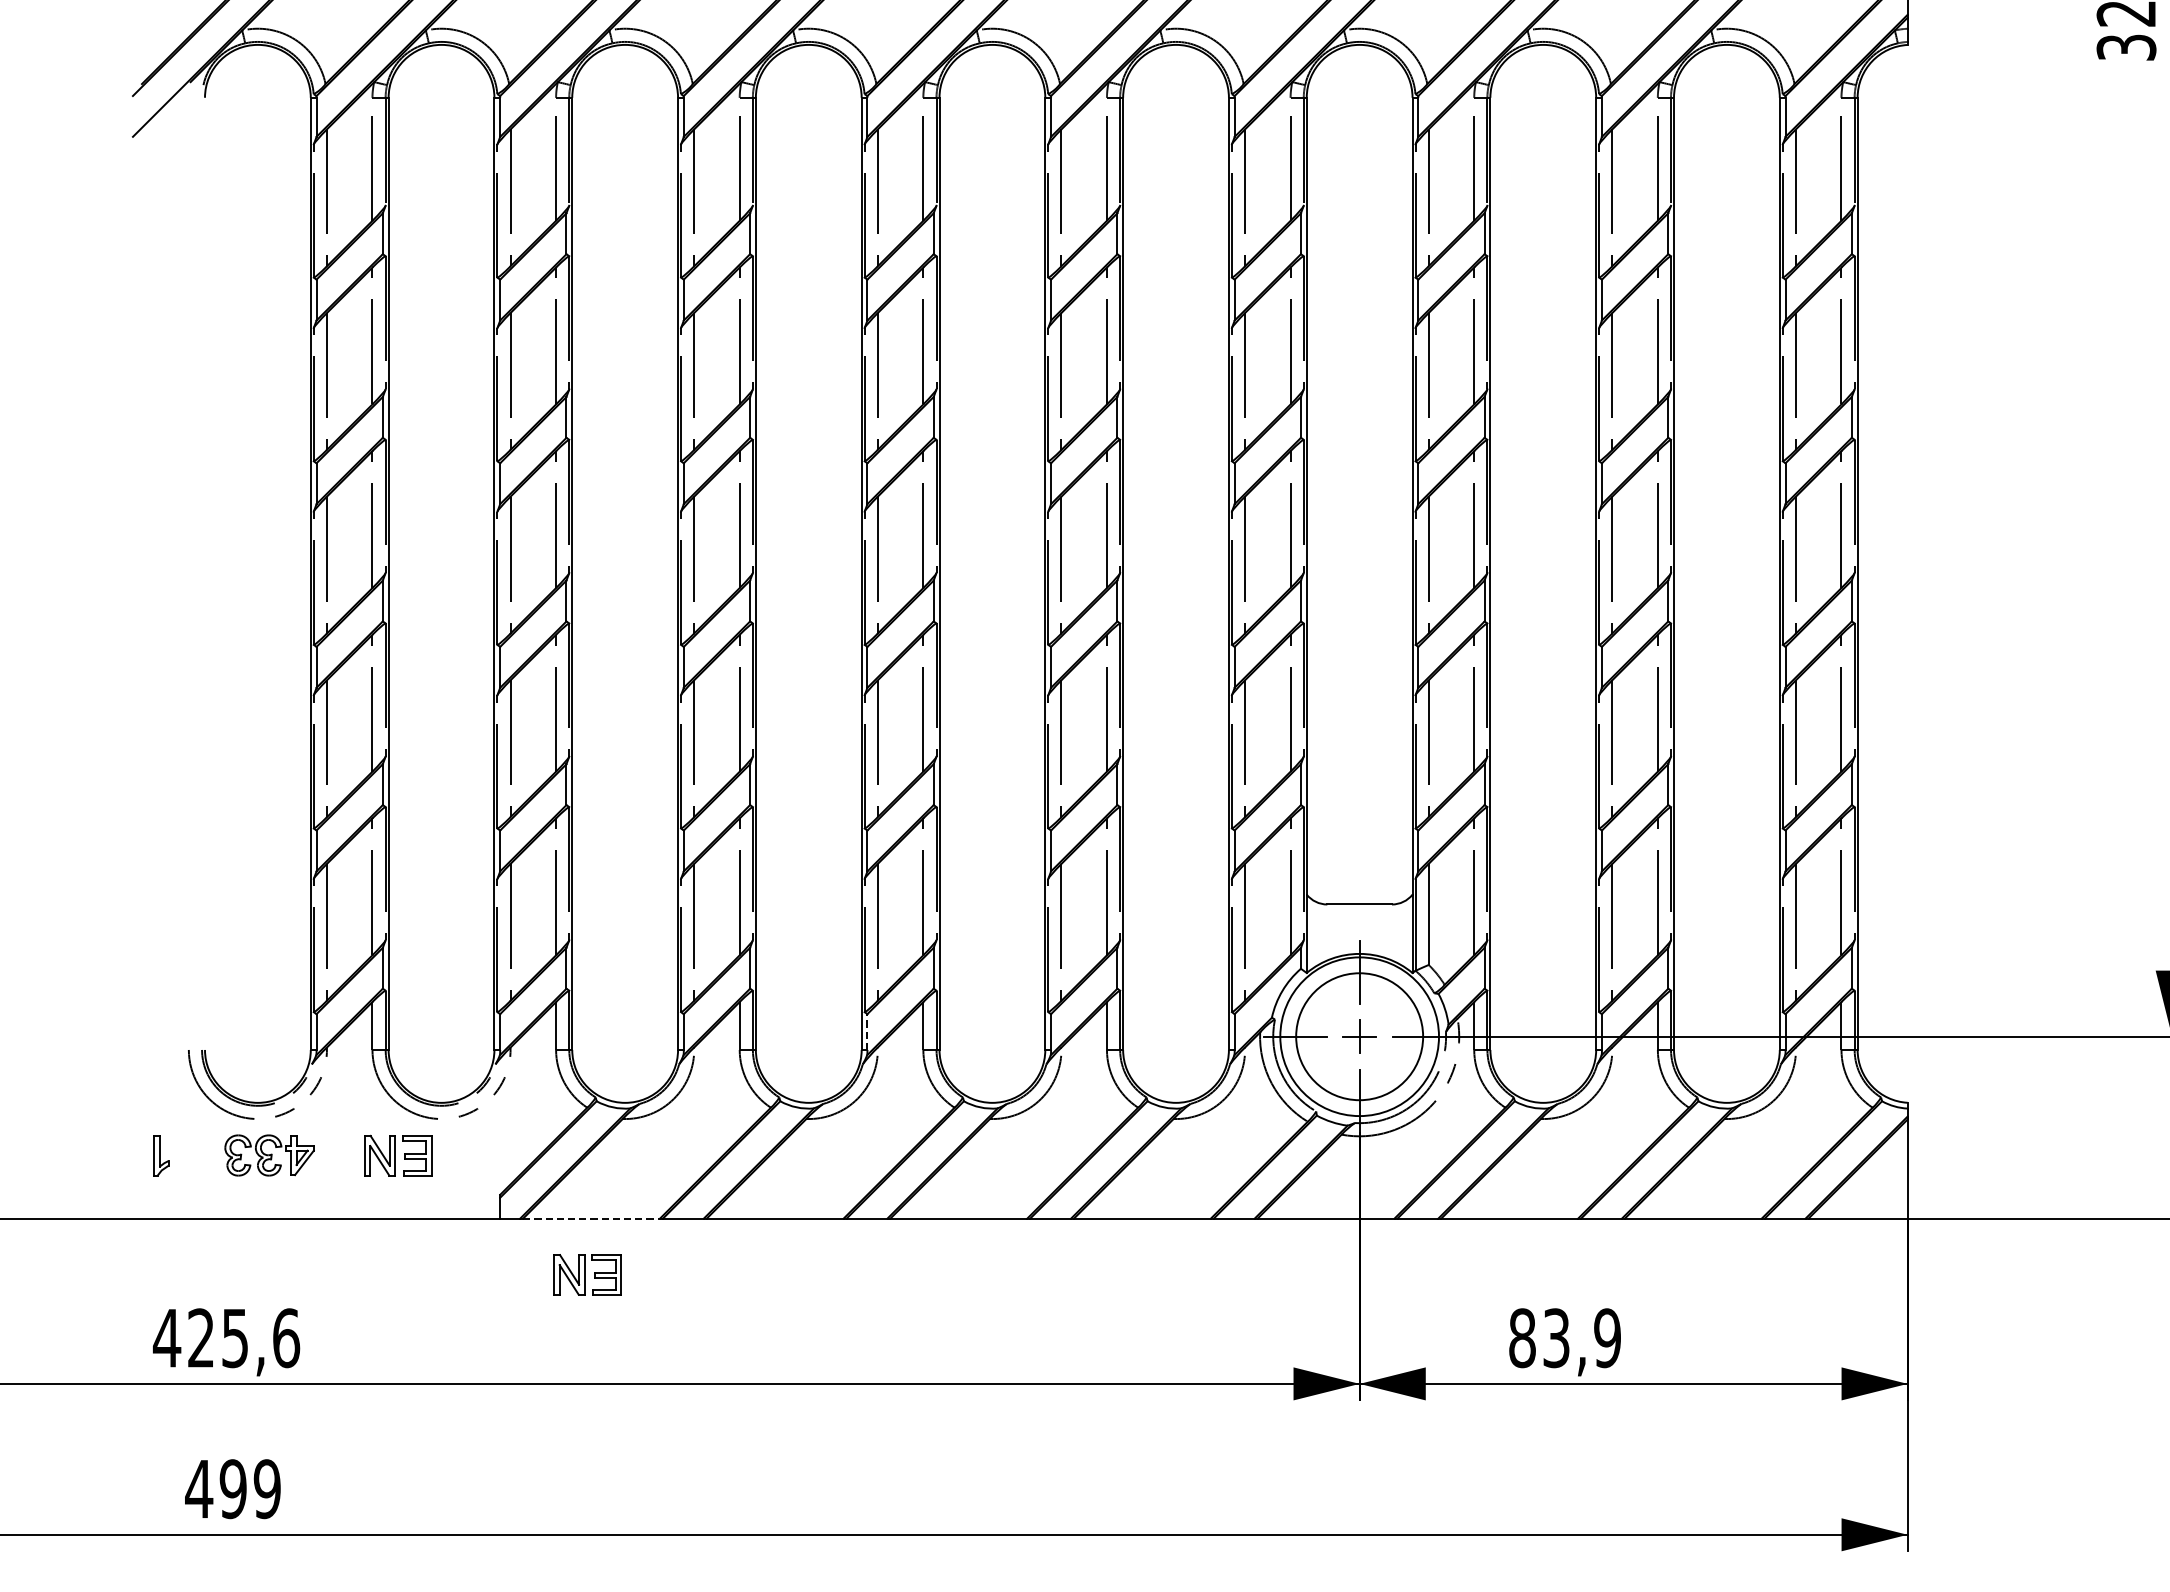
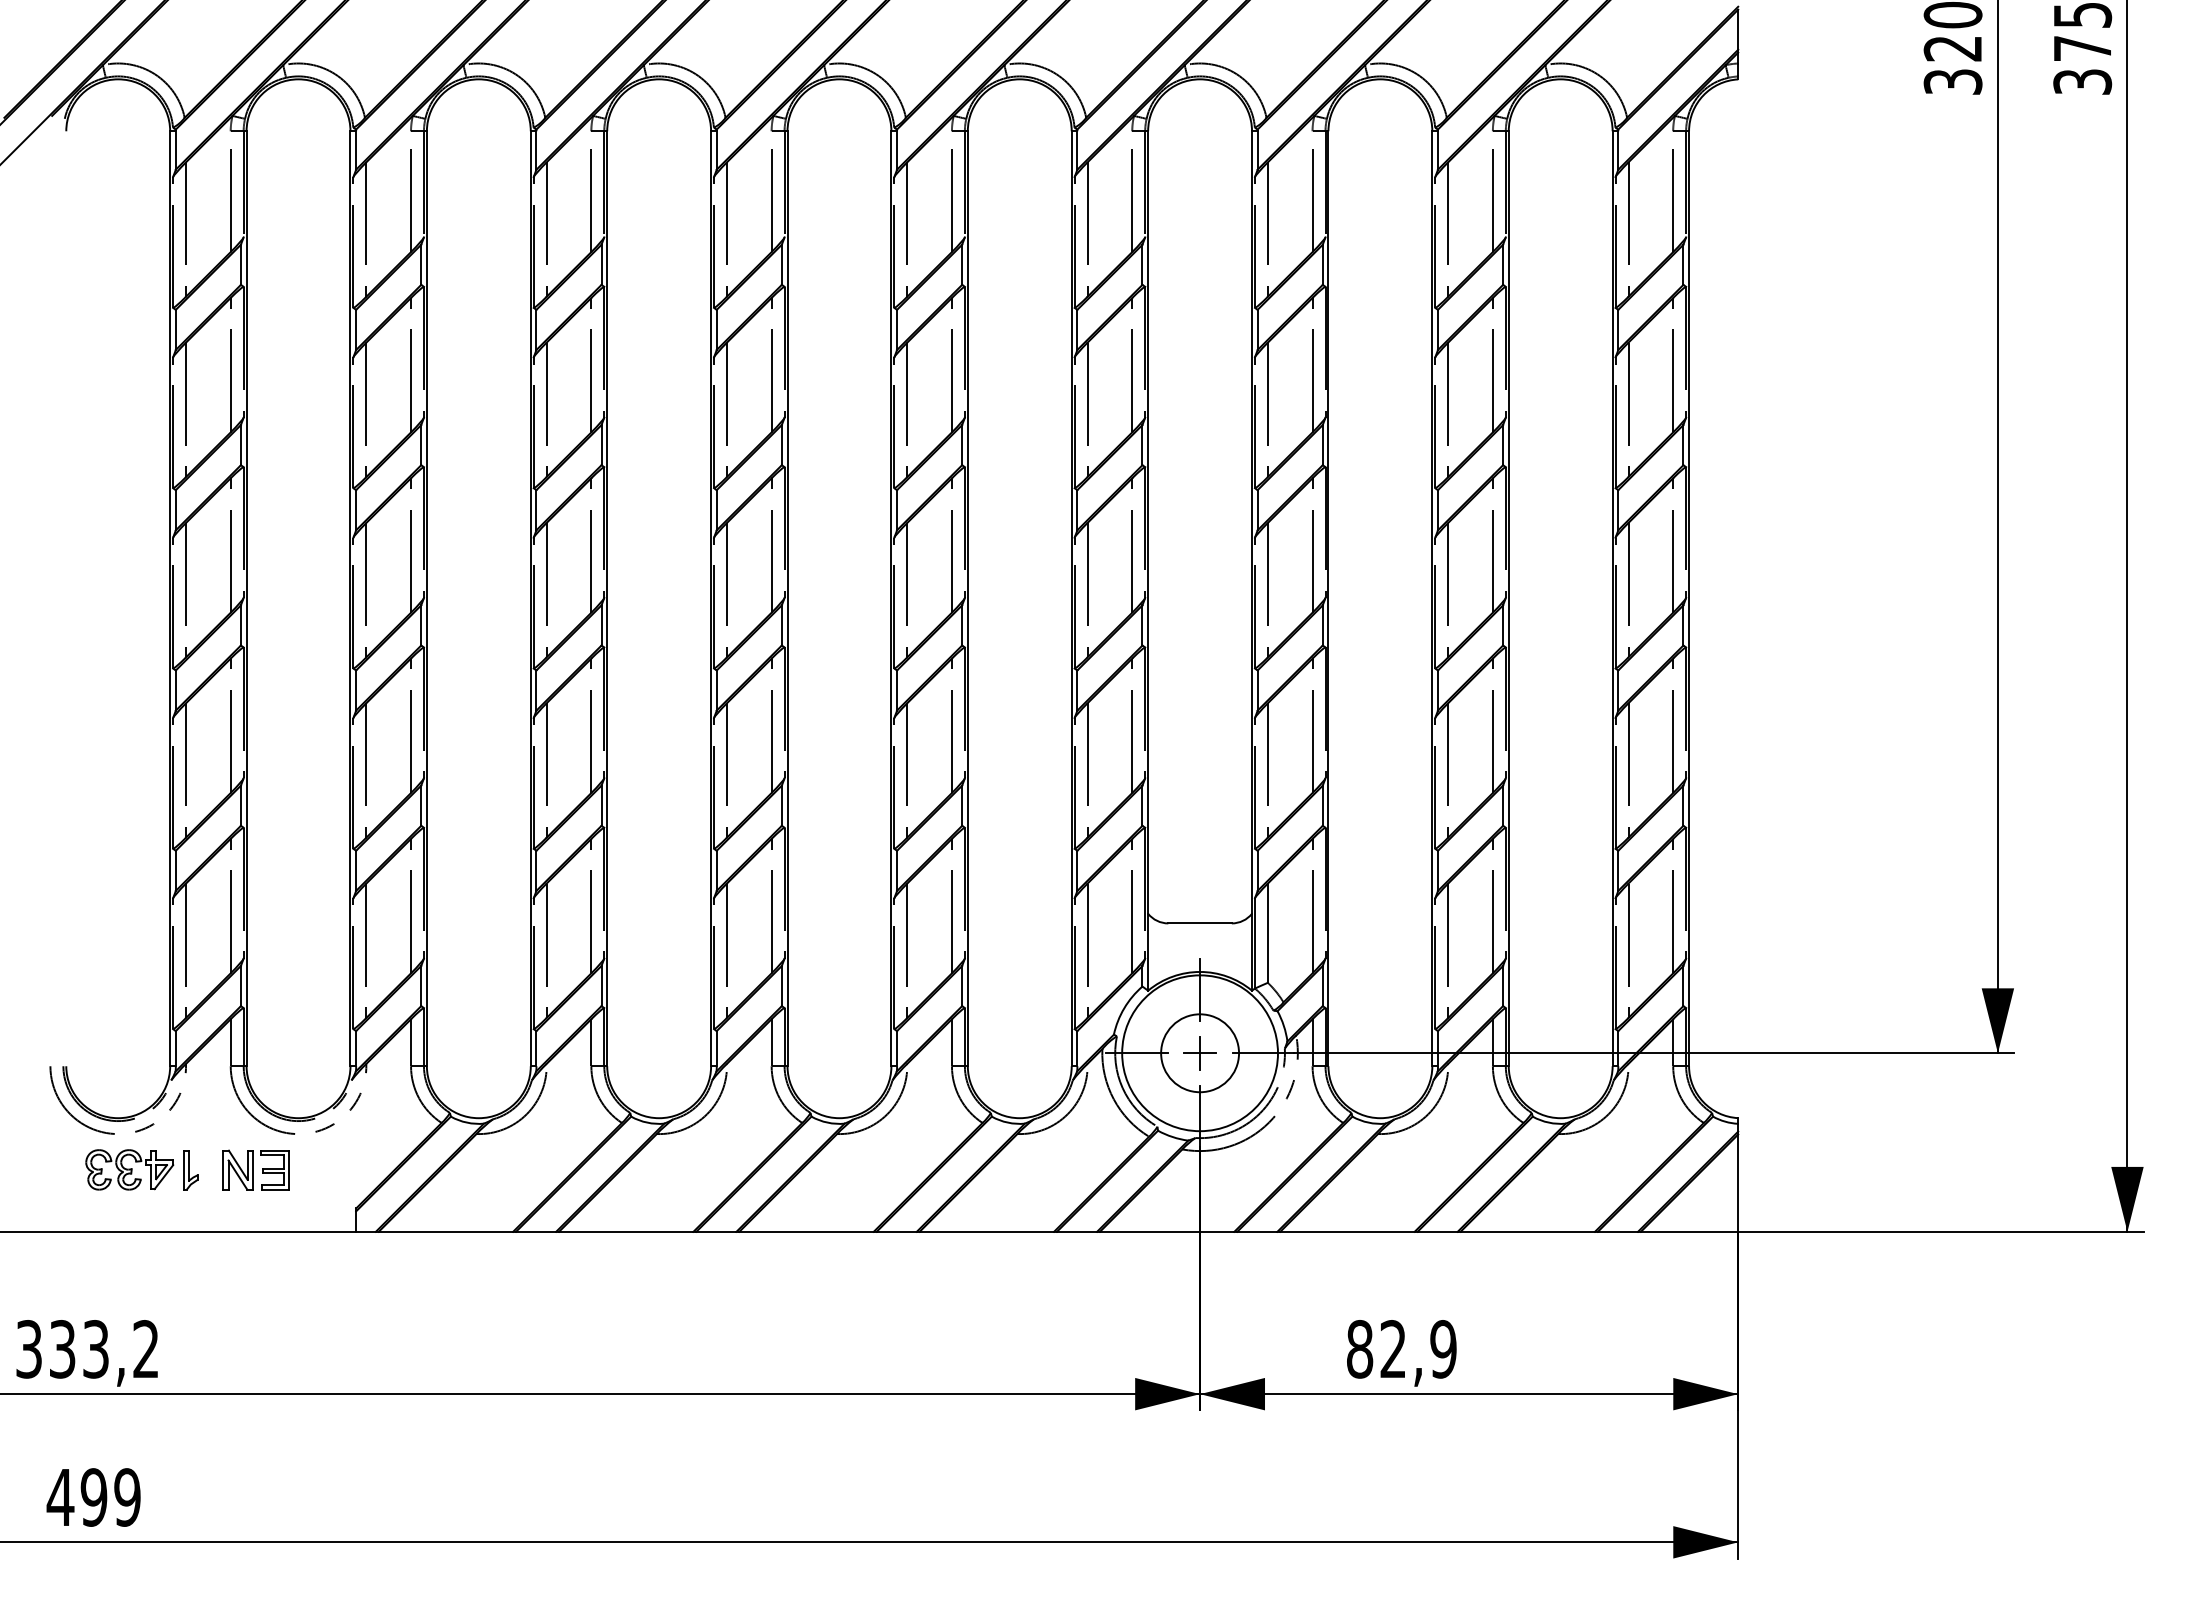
line: (867, 1031) -> (716, 1048), dashed -> solid
circle: (1360, 1036) -> (1200, 1053), size x0.62
part: (161, 1156) -> (190, 1170), moved
line: (592, 1218) -> (446, 1231), dashed -> solid
part: (587, 1274) -> (441, 1286), removed
text: (226, 1338) -> (87, 1349), 425,6 -> 333,2
text: (1555, 1338) -> (1392, 1349), 83,9 -> 82,9

